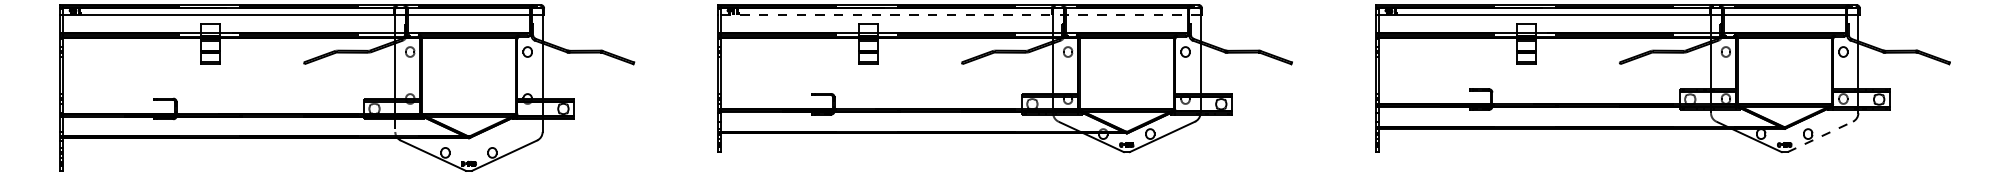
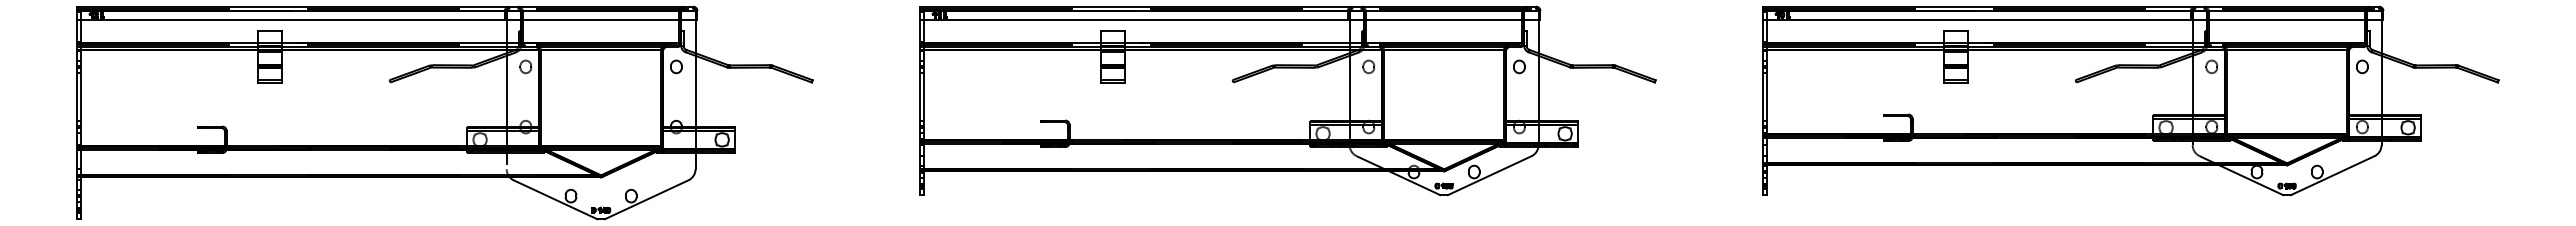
line: (958, 15) -> (1228, 20), dashed -> solid
line: (1820, 136) -> (2333, 175), dashed -> solid

